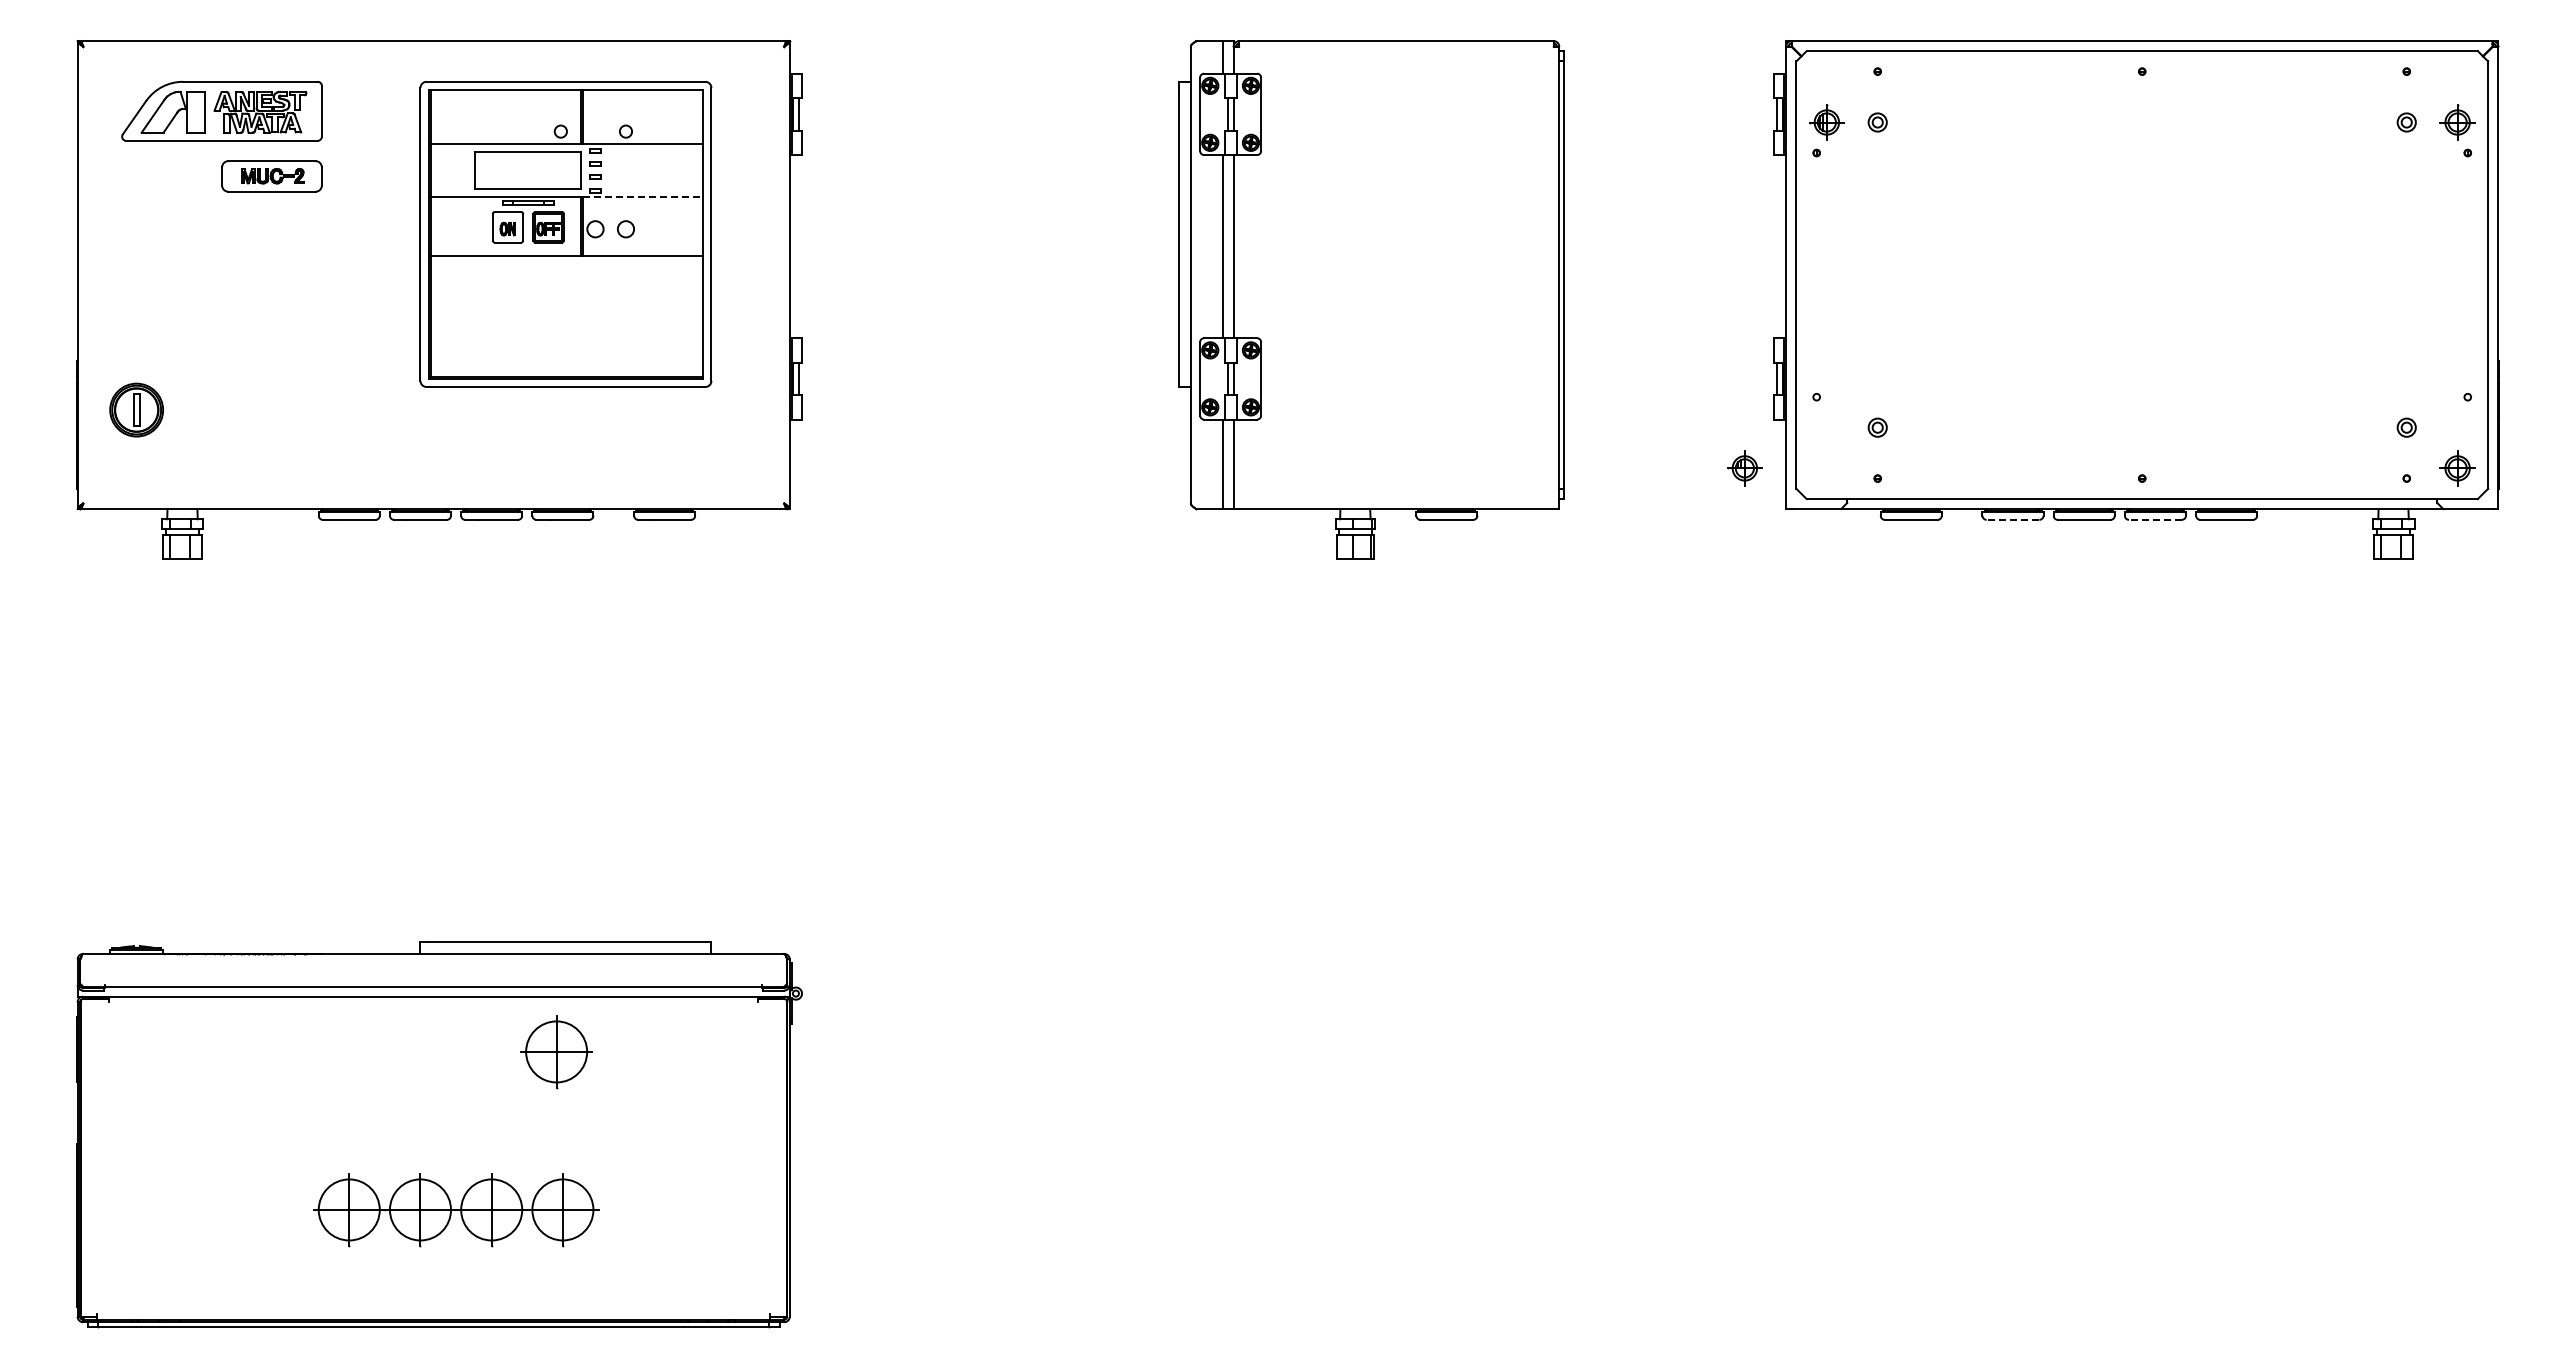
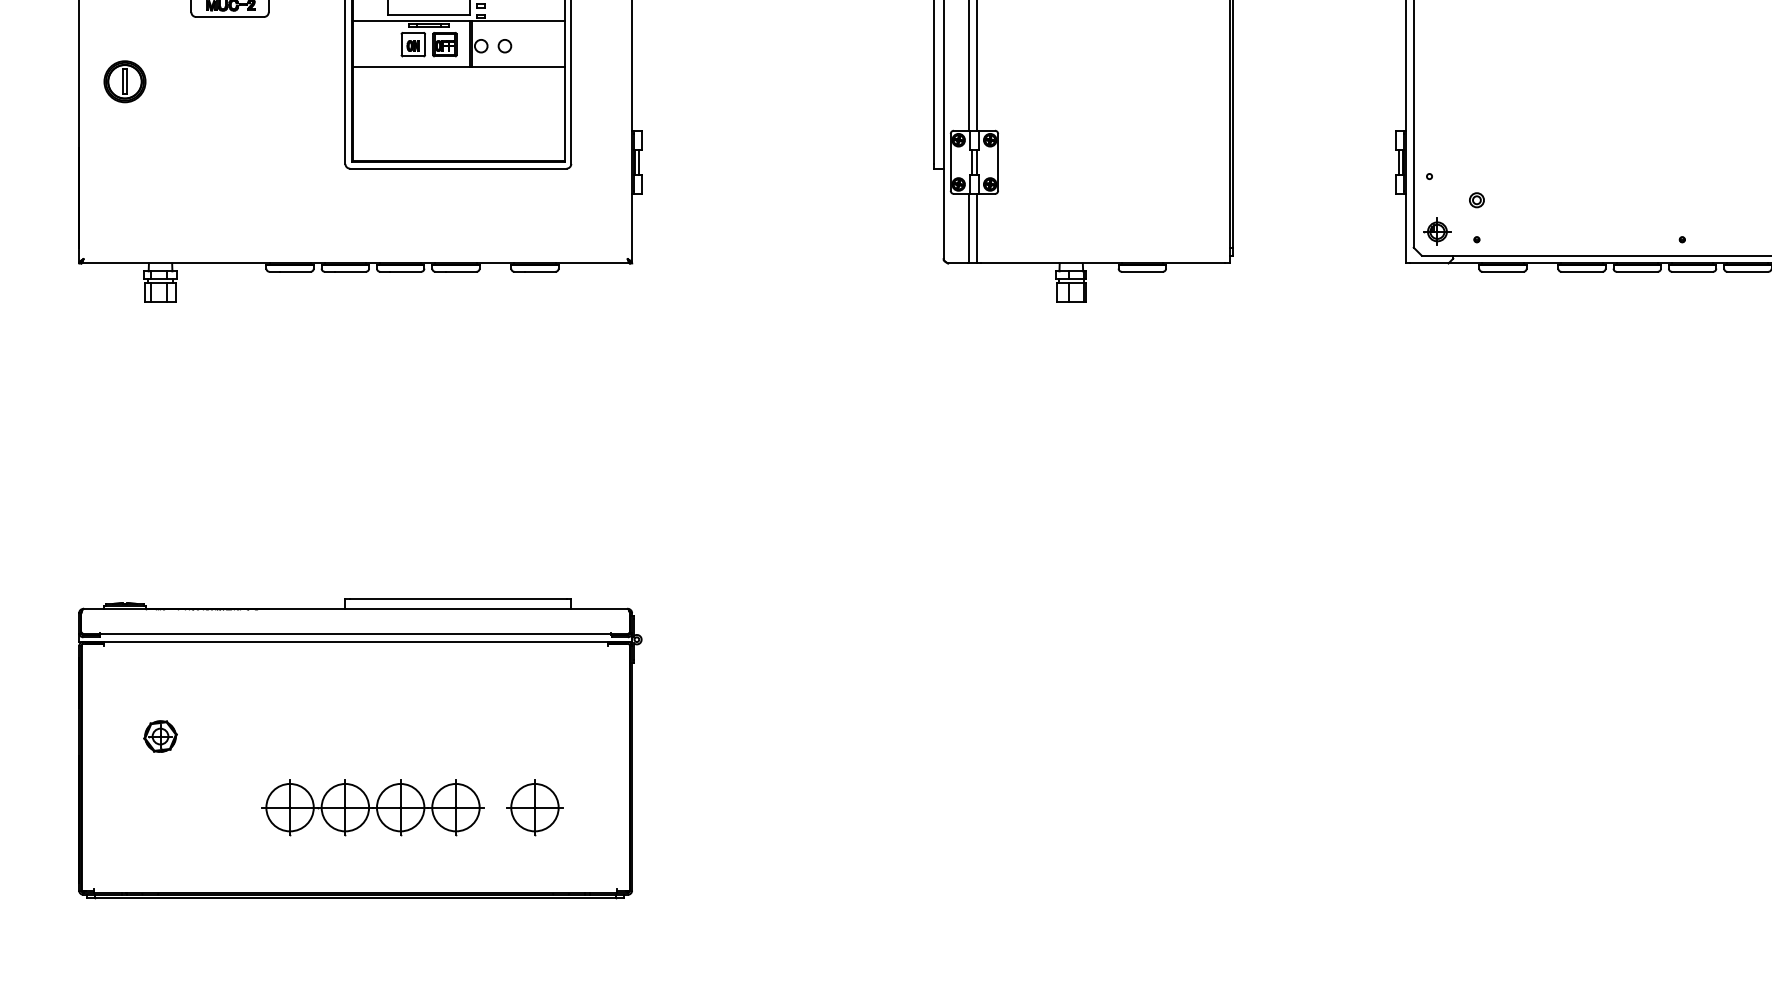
line: (643, 197) -> (518, 21), dashed -> solid
part: (136, 409) -> (124, 81), moved
part: (1744, 468) -> (1437, 231), moved
line: (2012, 519) -> (1581, 271), dashed -> solid
line: (2154, 519) -> (1691, 271), dashed -> solid
part: (556, 1052) -> (534, 808), moved
part: (182, 1118) -> (160, 736), added

